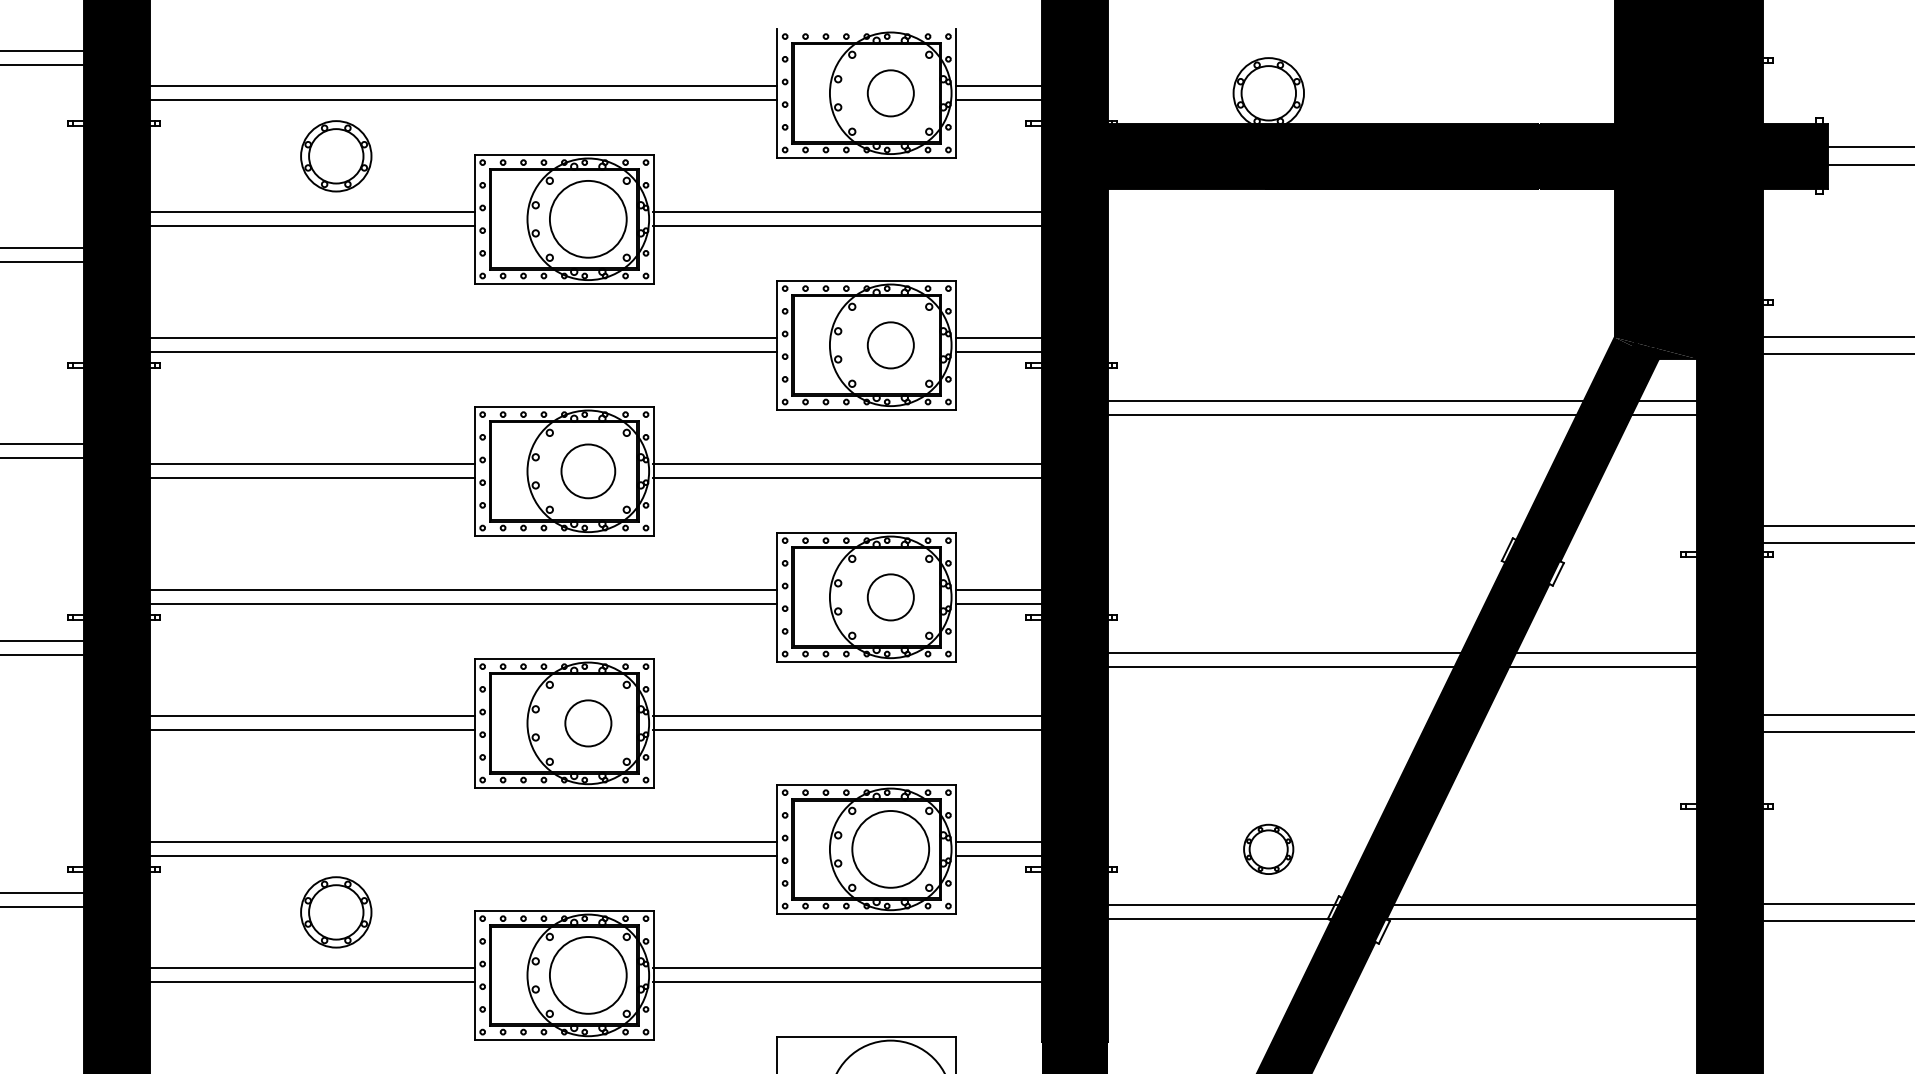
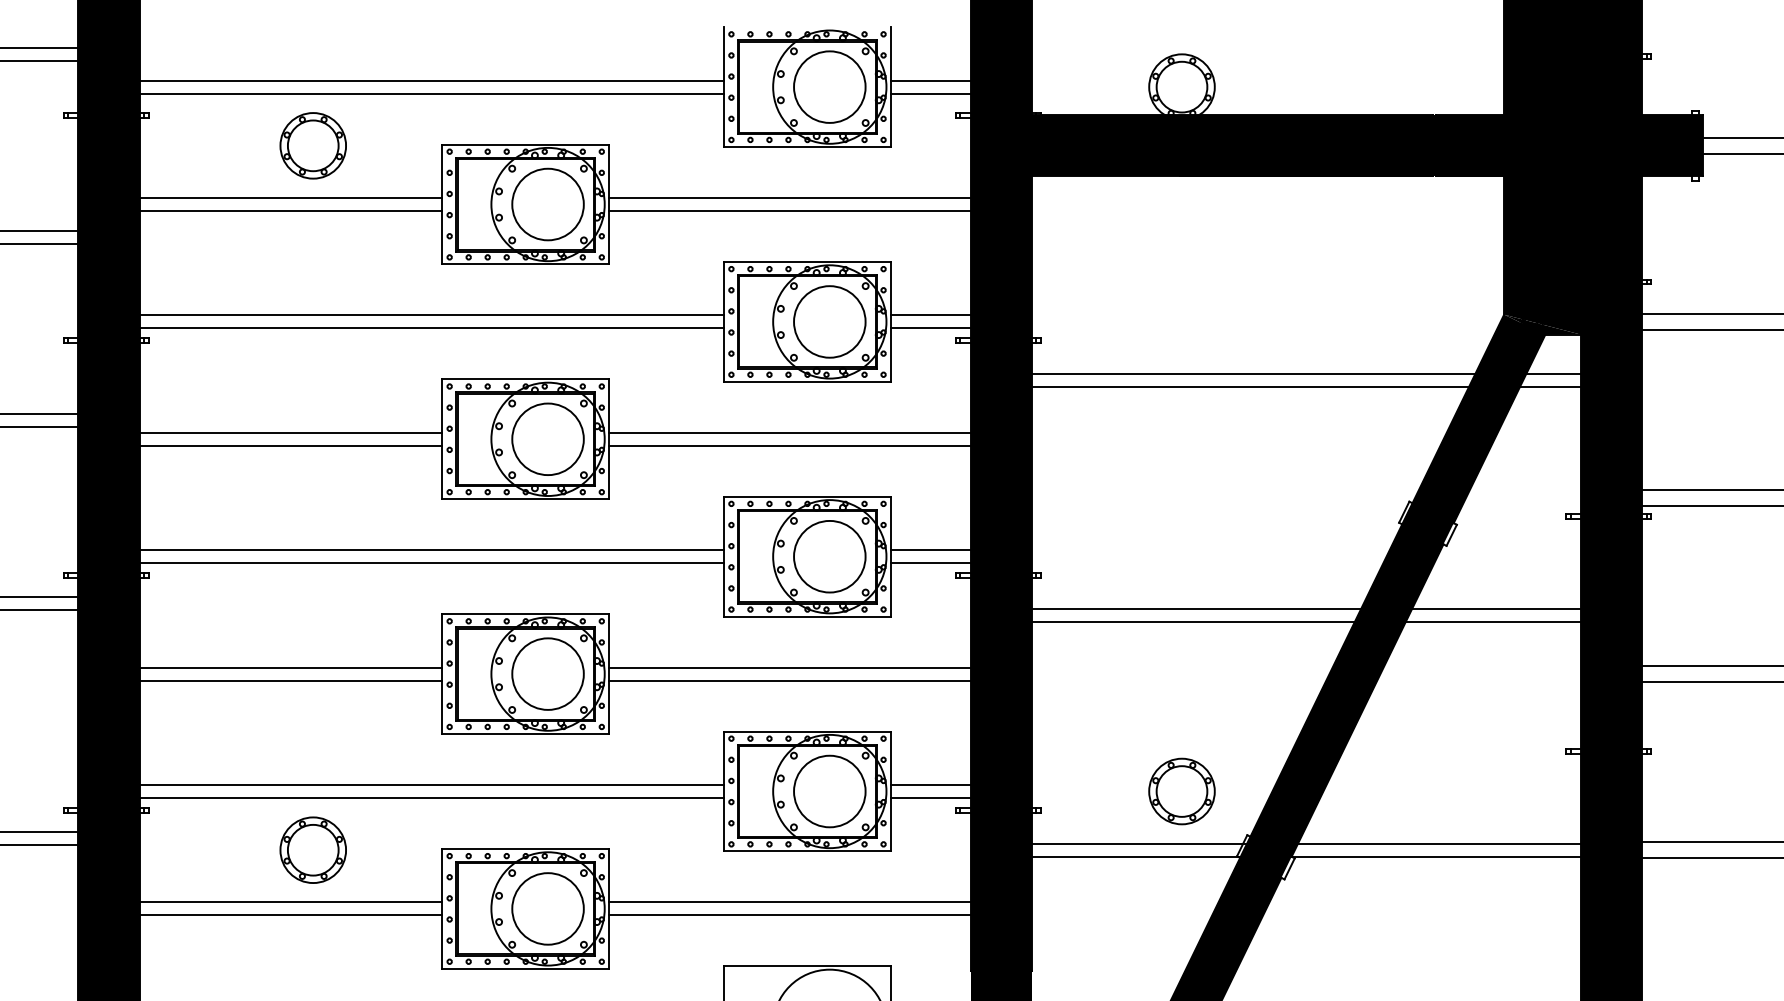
circle: (890, 93) -> (829, 87), size x1.67
circle: (890, 345) -> (829, 322), size x1.67
circle: (588, 471) -> (548, 439), size x1.43
circle: (890, 597) -> (829, 556), size x1.67
circle: (588, 723) -> (548, 674), size x1.67
part: (1268, 849) -> (1181, 791), size x1.43

